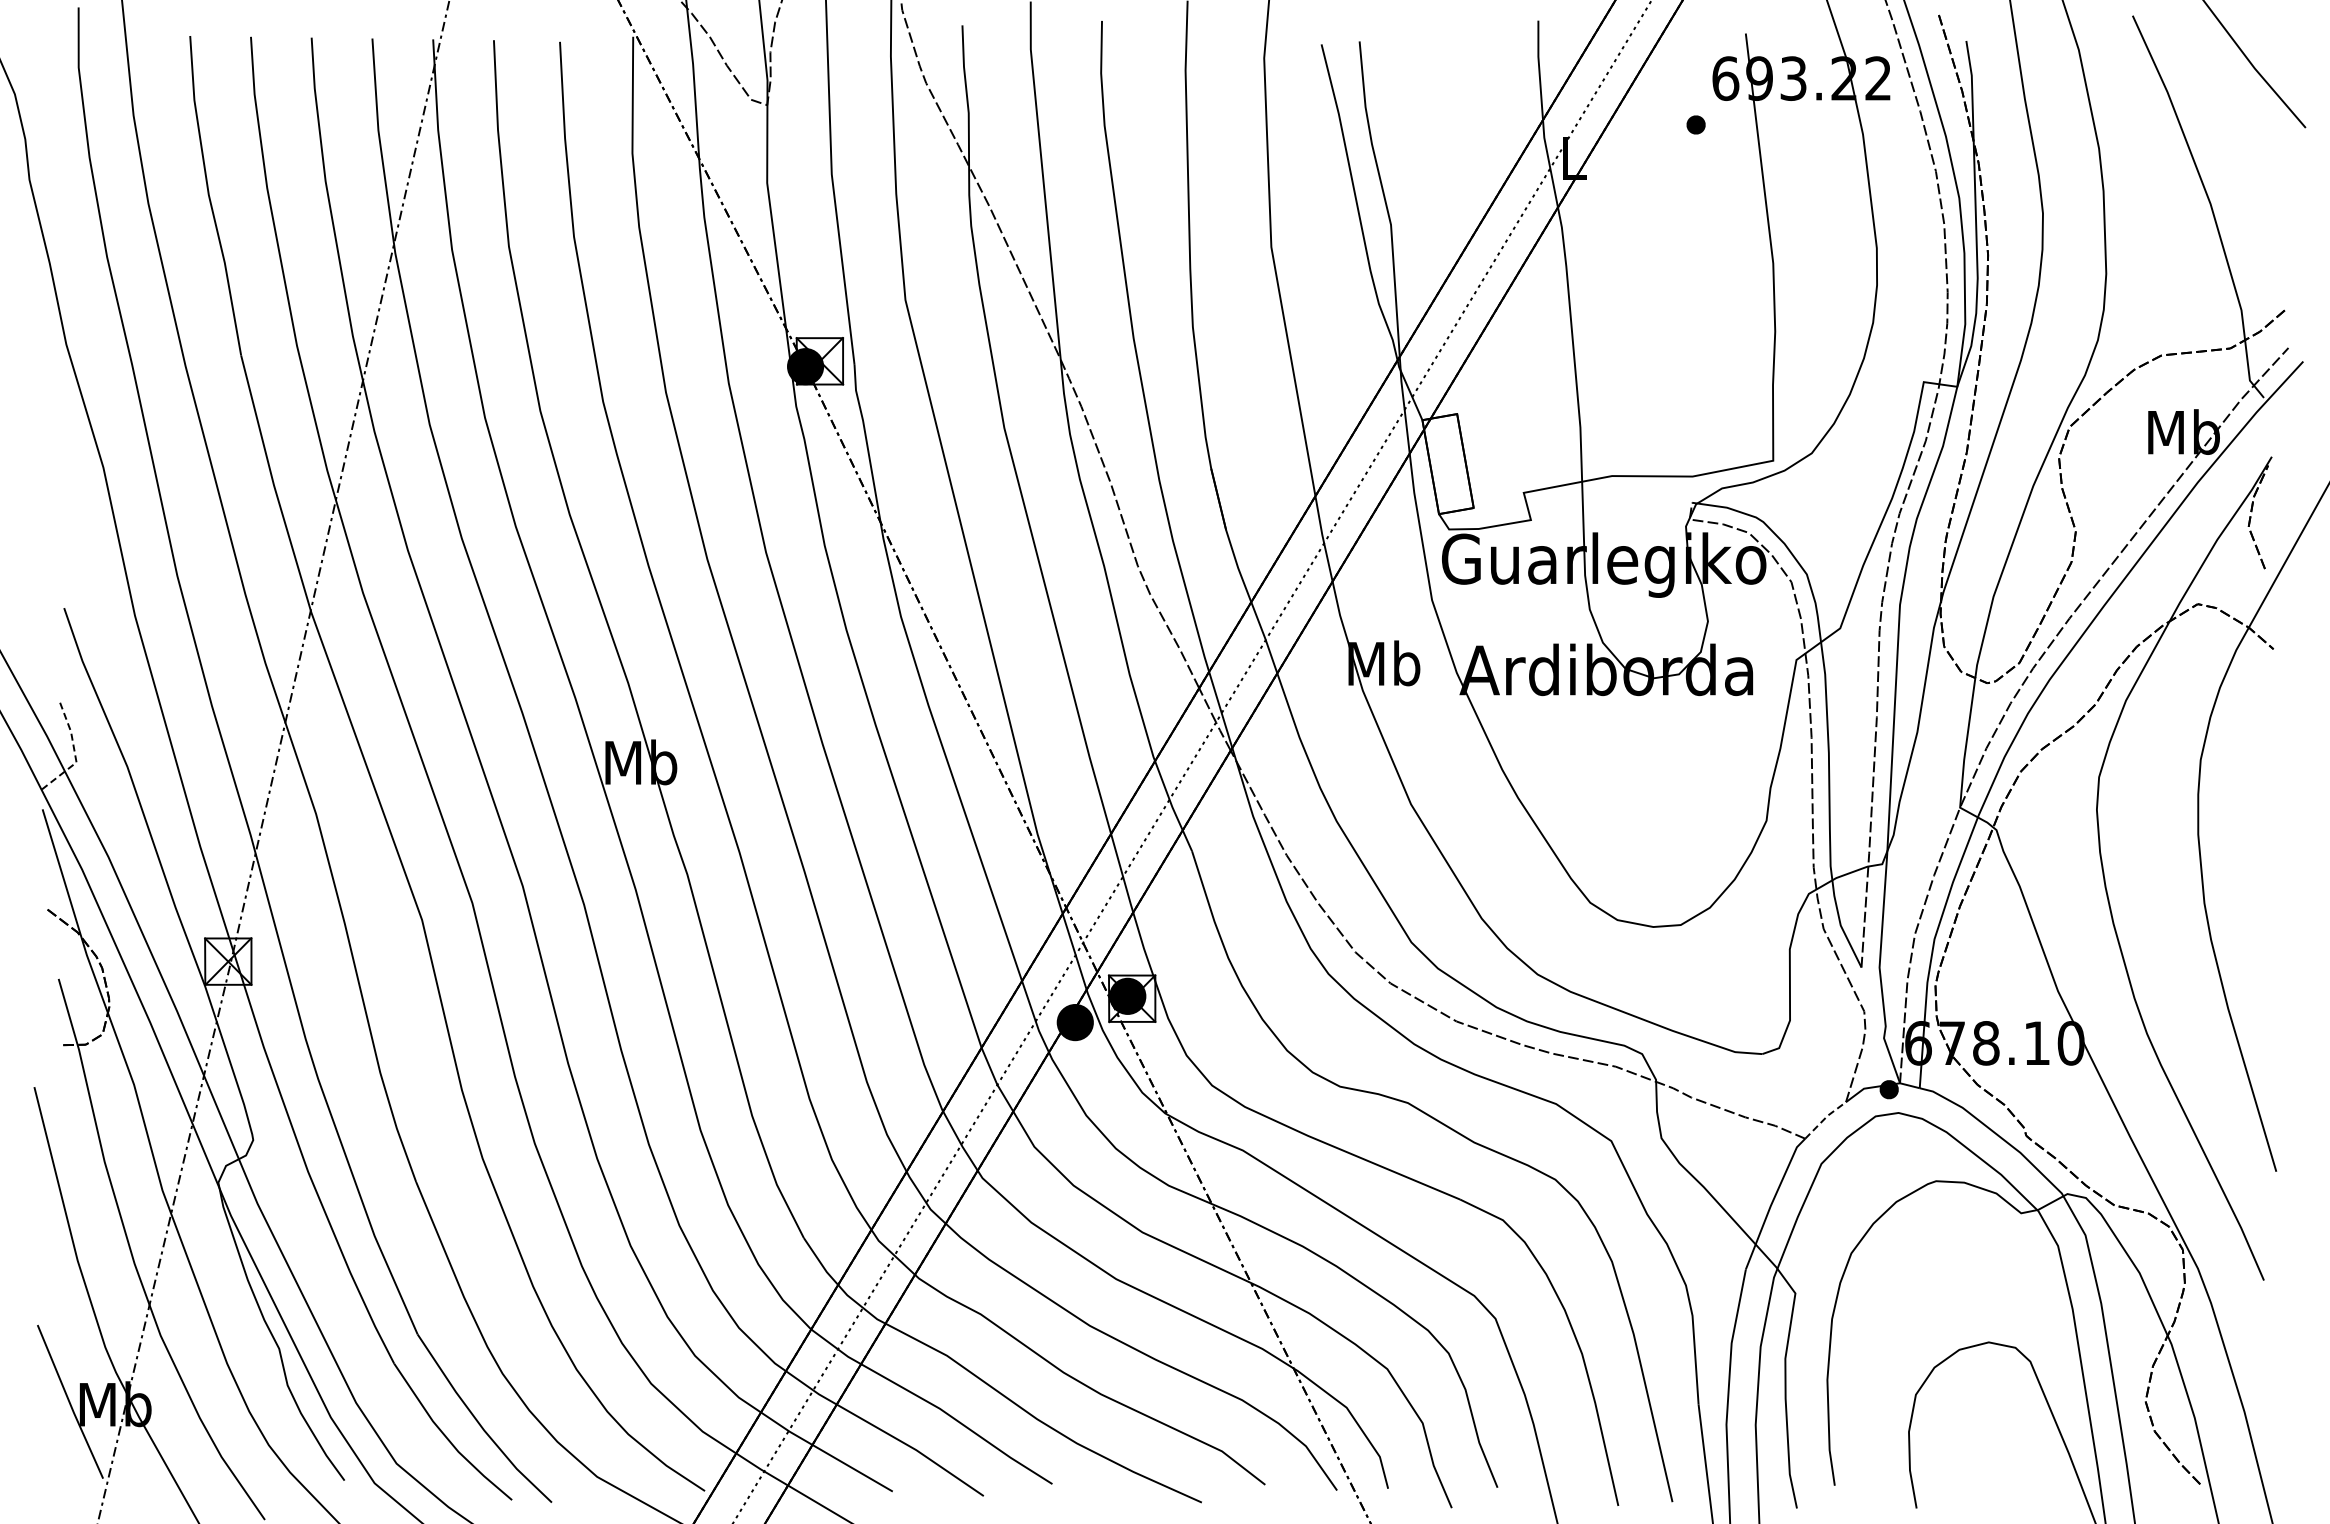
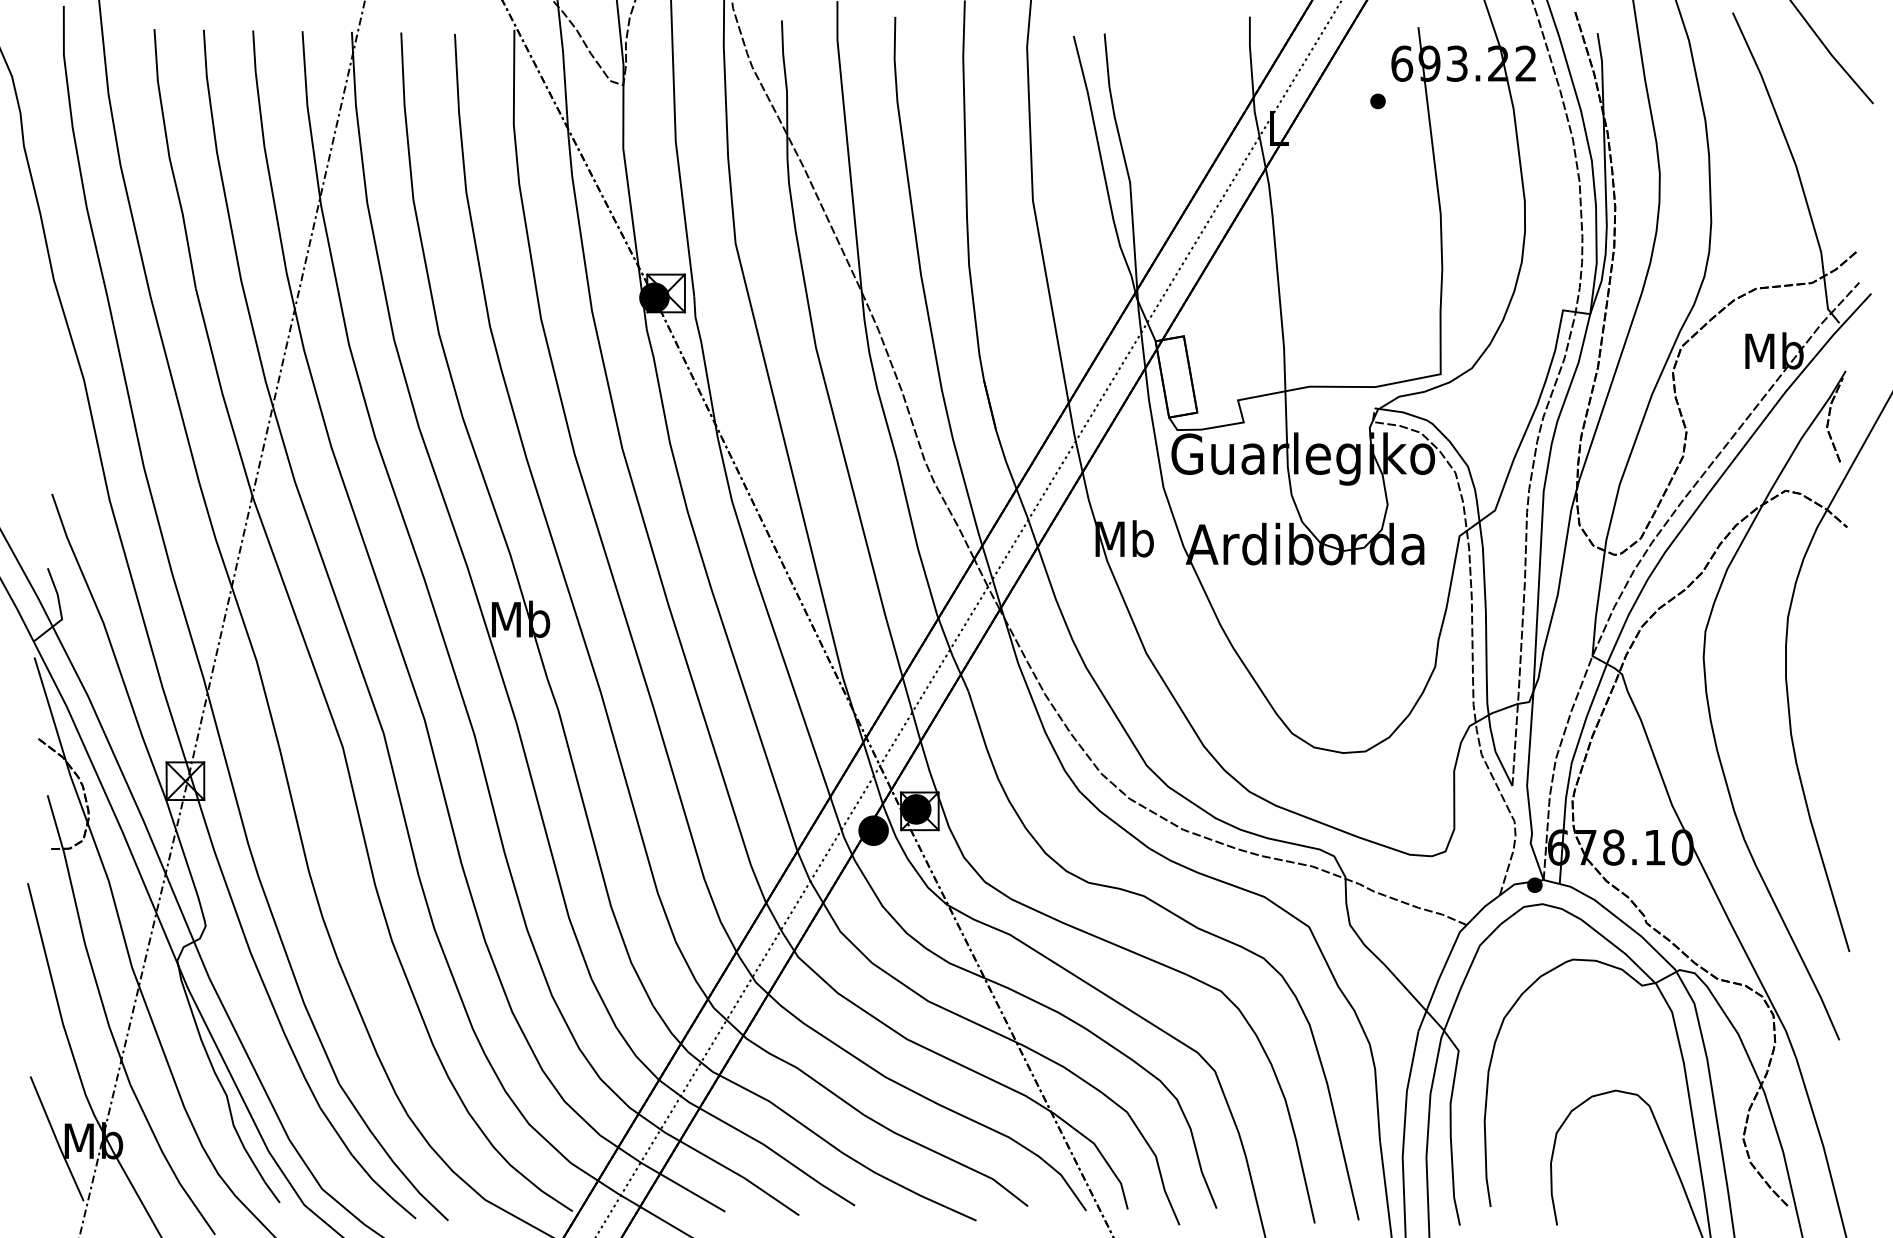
line: (74, 750) -> (60, 609), dashed -> solid
line: (1825, 1118) -> (1483, 908), dashed -> solid

